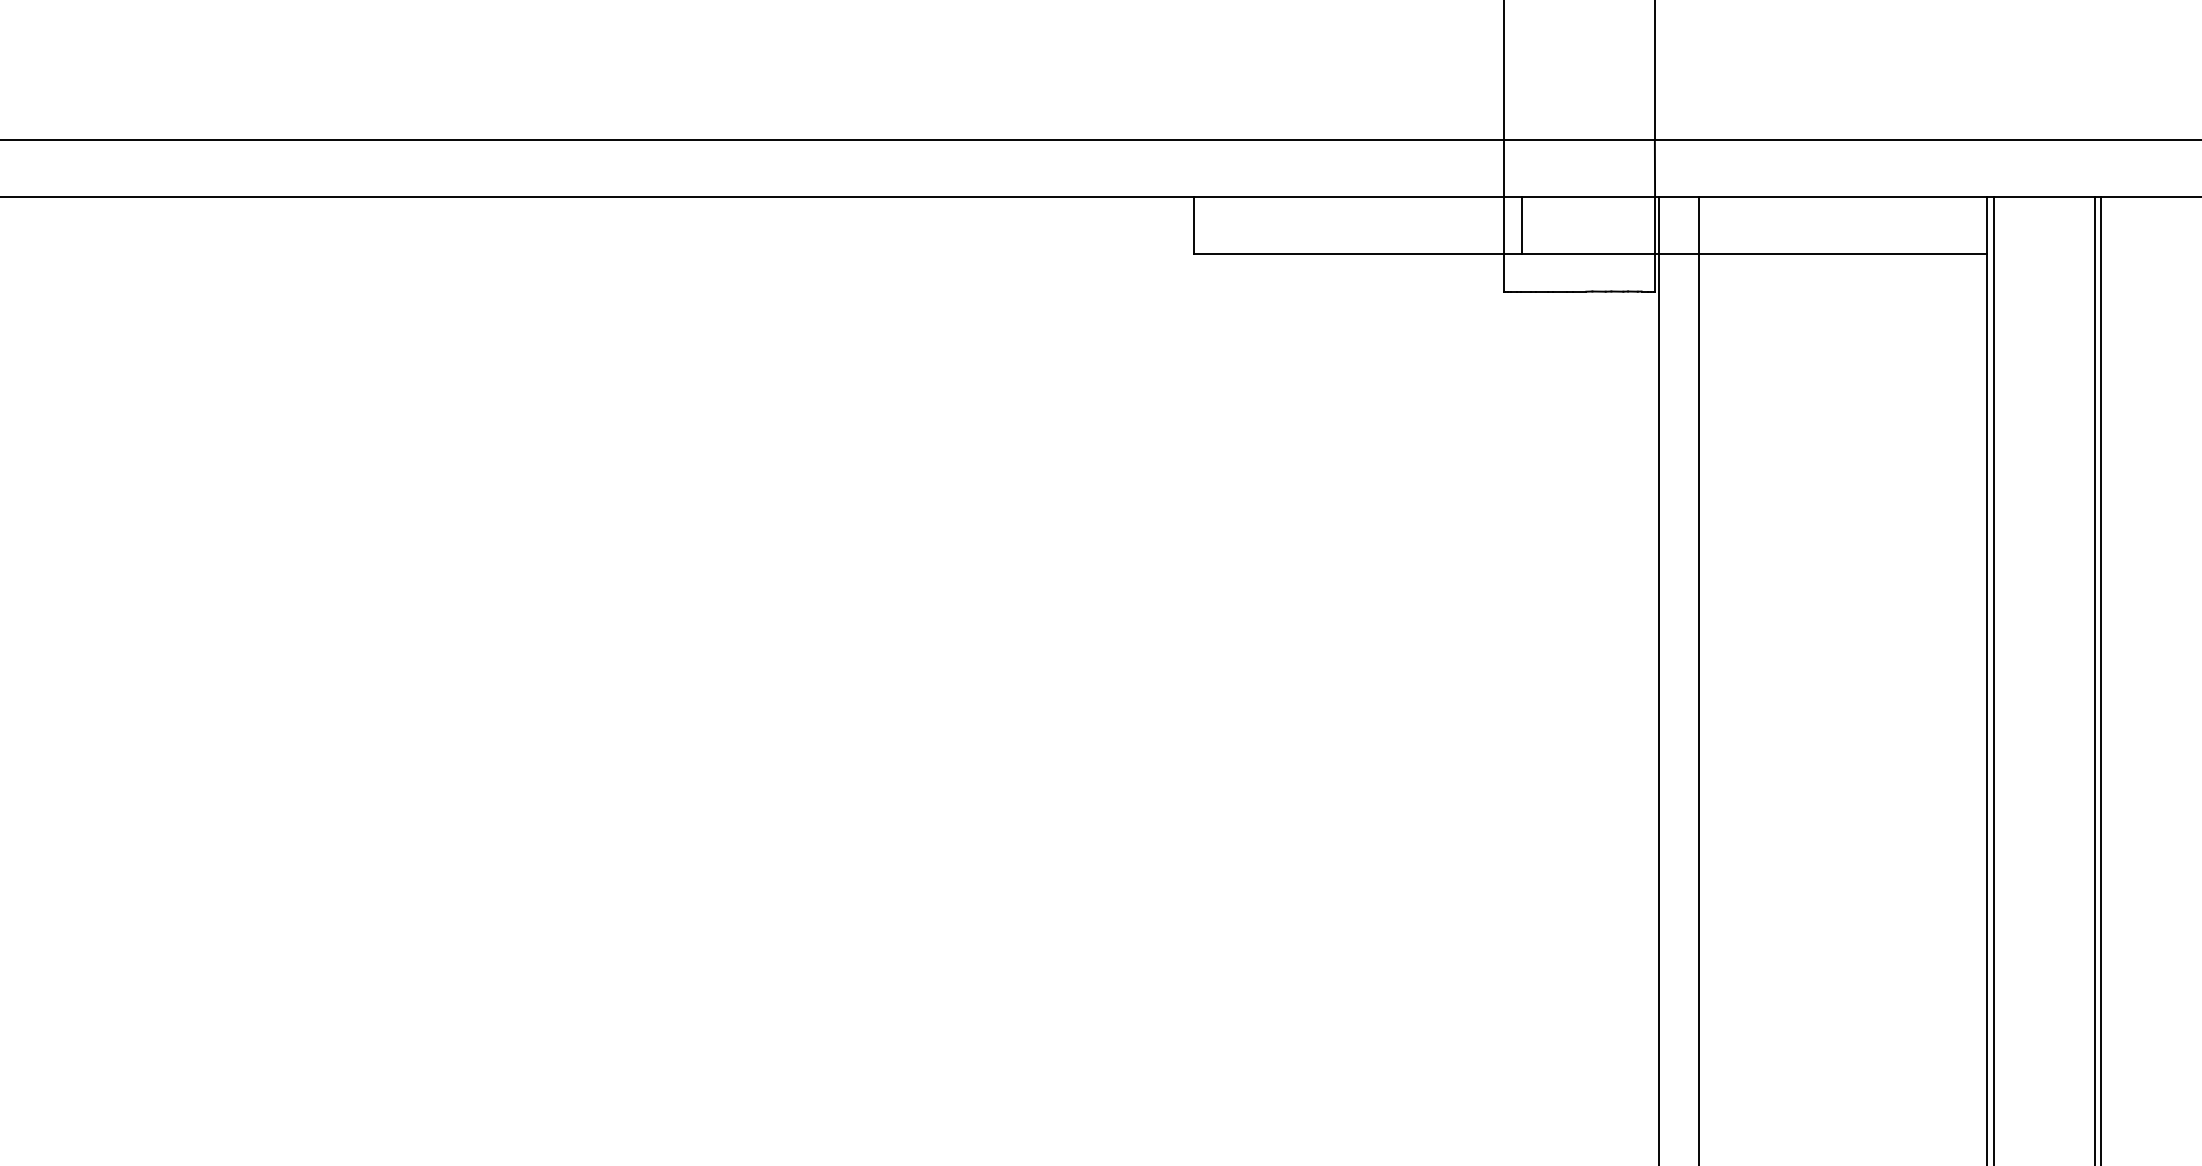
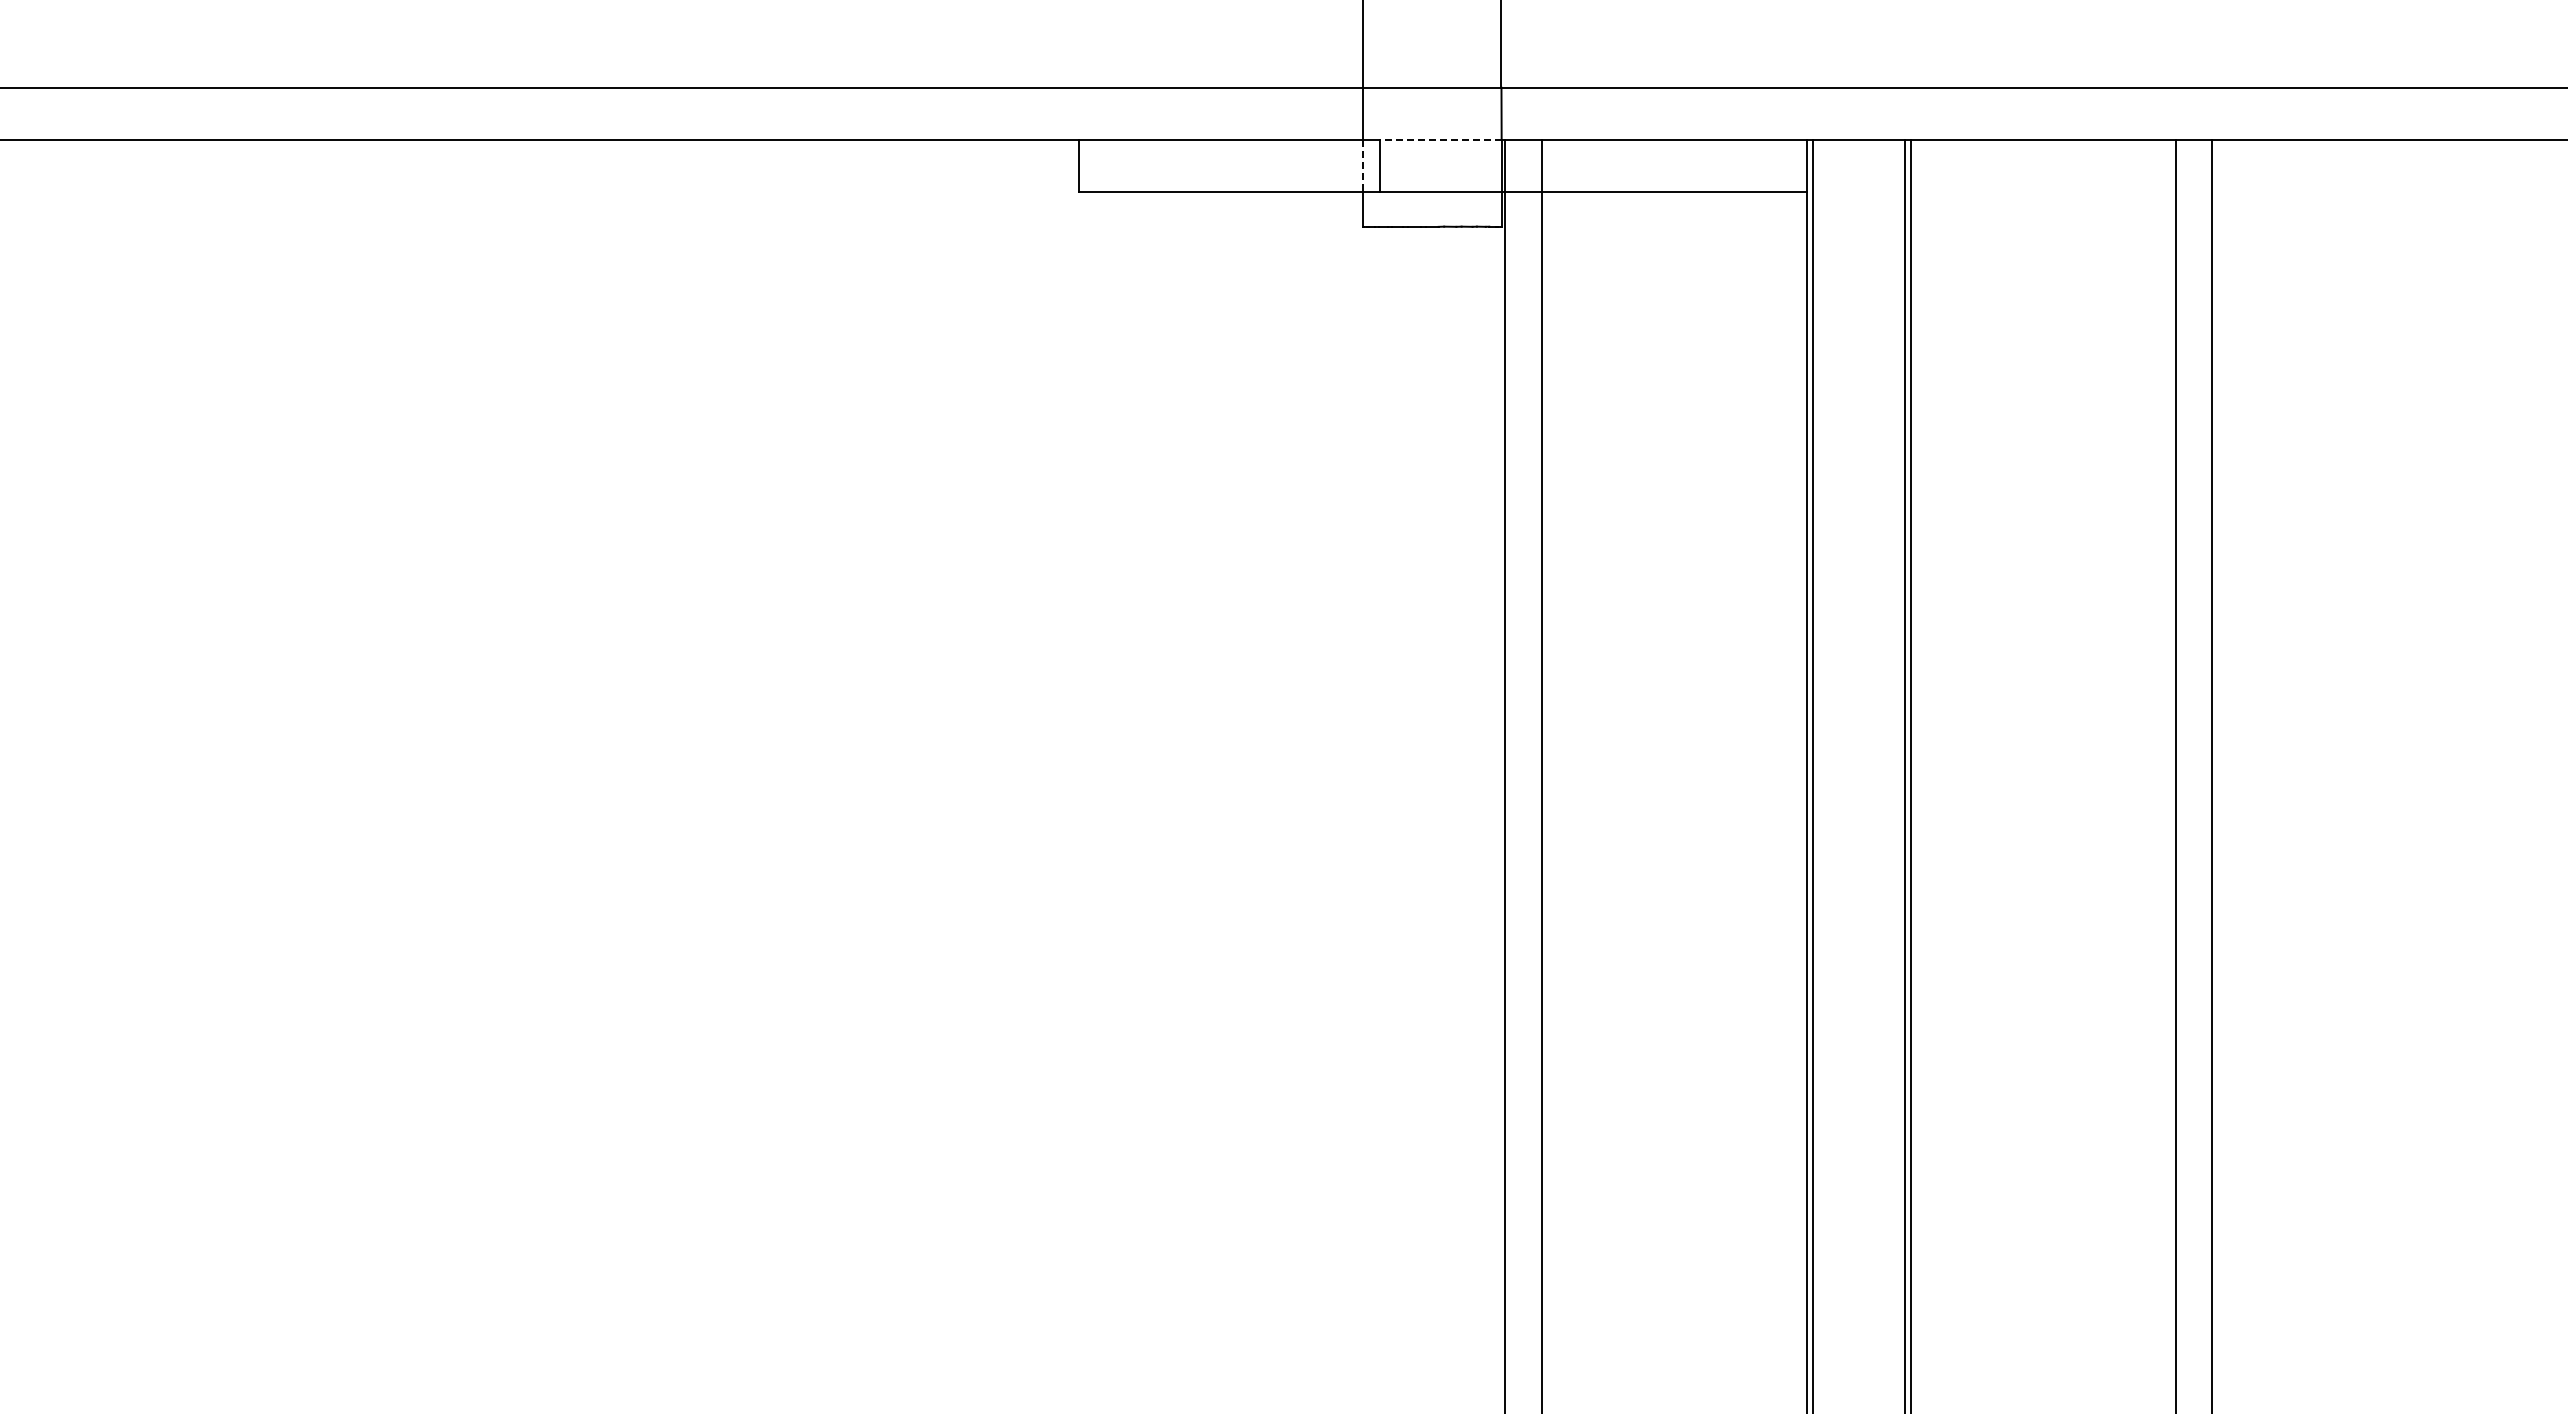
line: (1588, 196) -> (1440, 139), solid -> dashed
line: (1504, 225) -> (1363, 166), solid -> dashed

